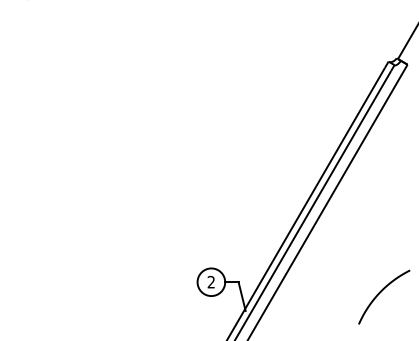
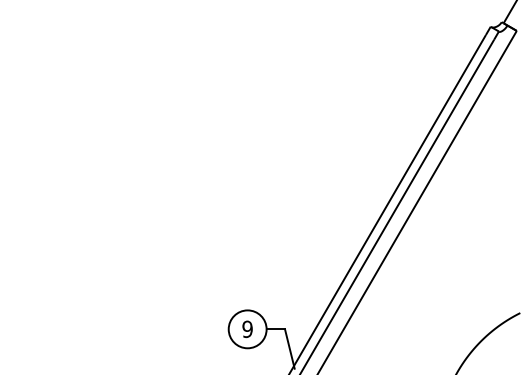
text: (211, 282) -> (247, 329), 2 -> 9

